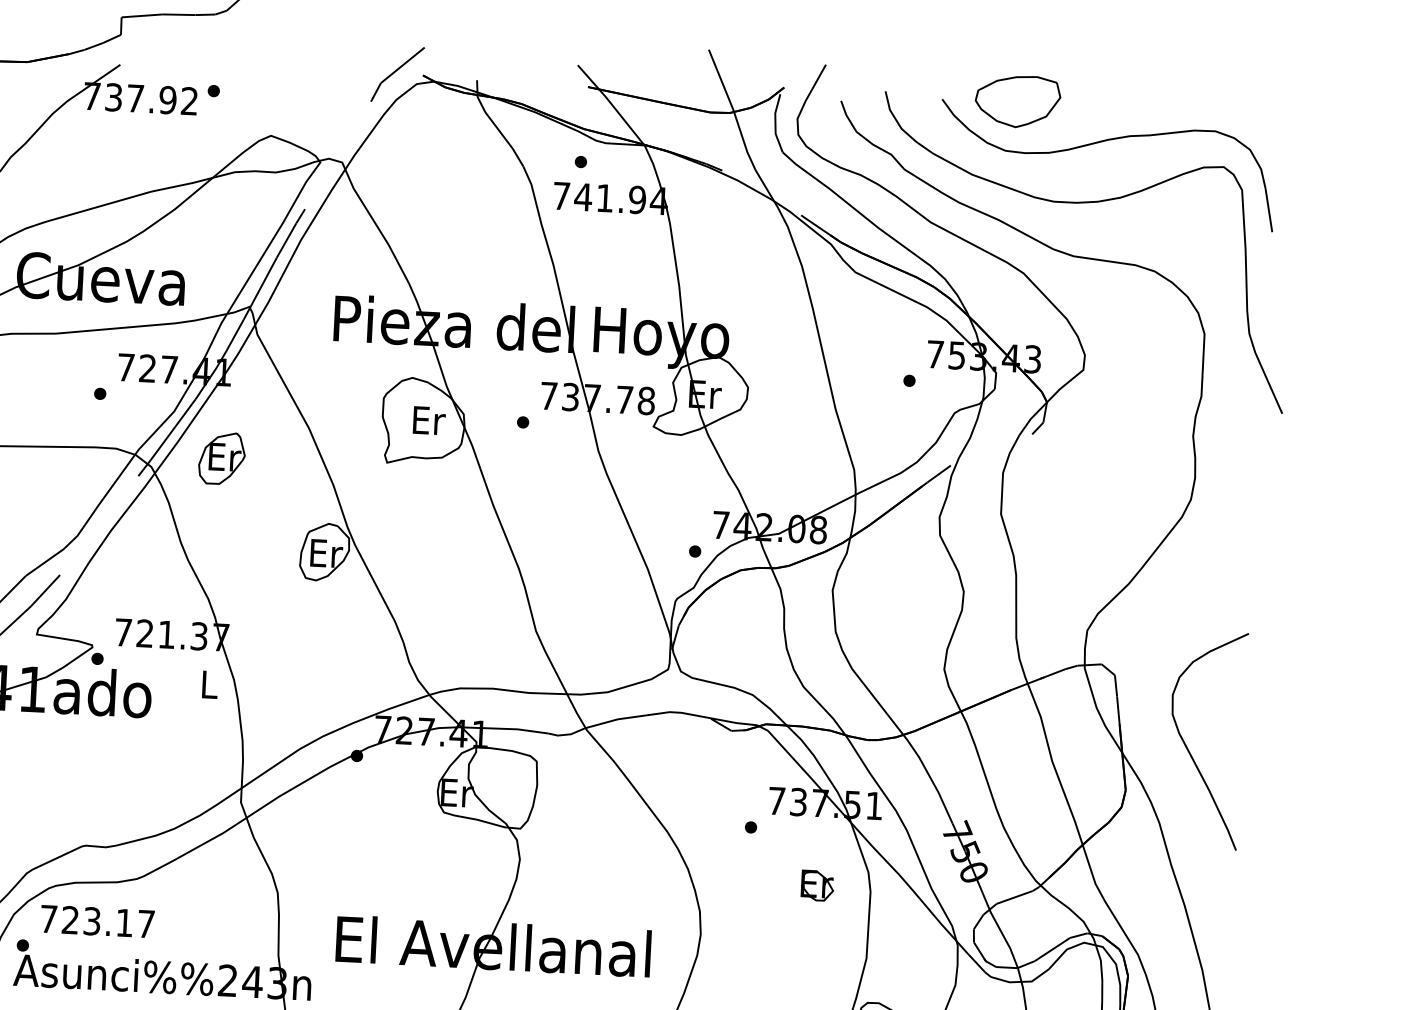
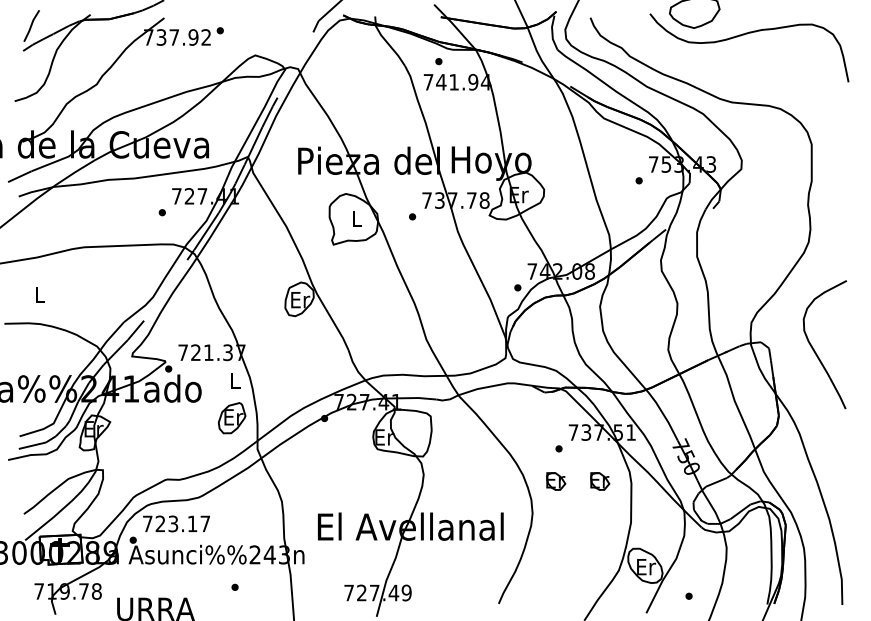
curve: (1085, 204) -> (737, 71), removed
text: (428, 420) -> (356, 218), Er -> L
part: (220, 459) -> (231, 418), moved
curve: (1189, 748) -> (815, 350), moved
part: (743, 882) -> (556, 481), added

